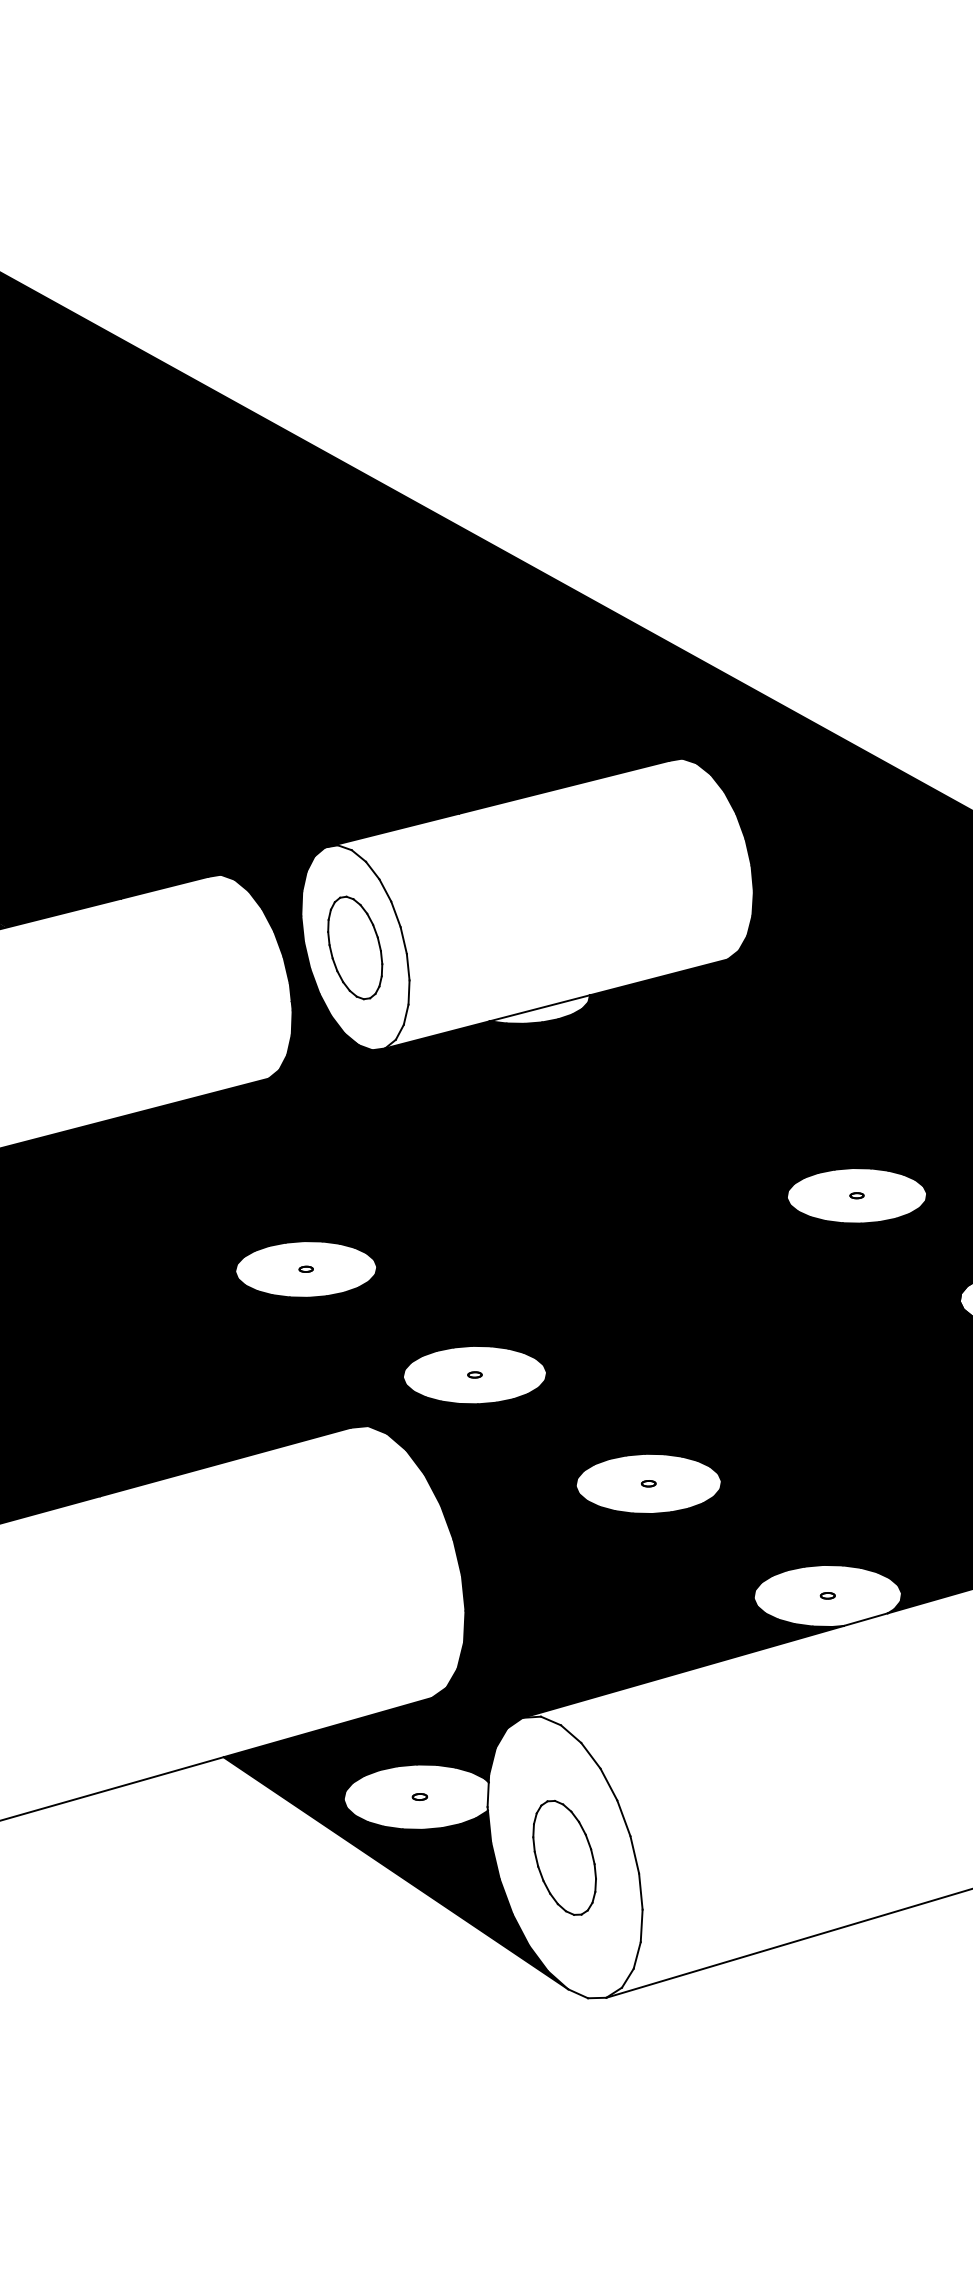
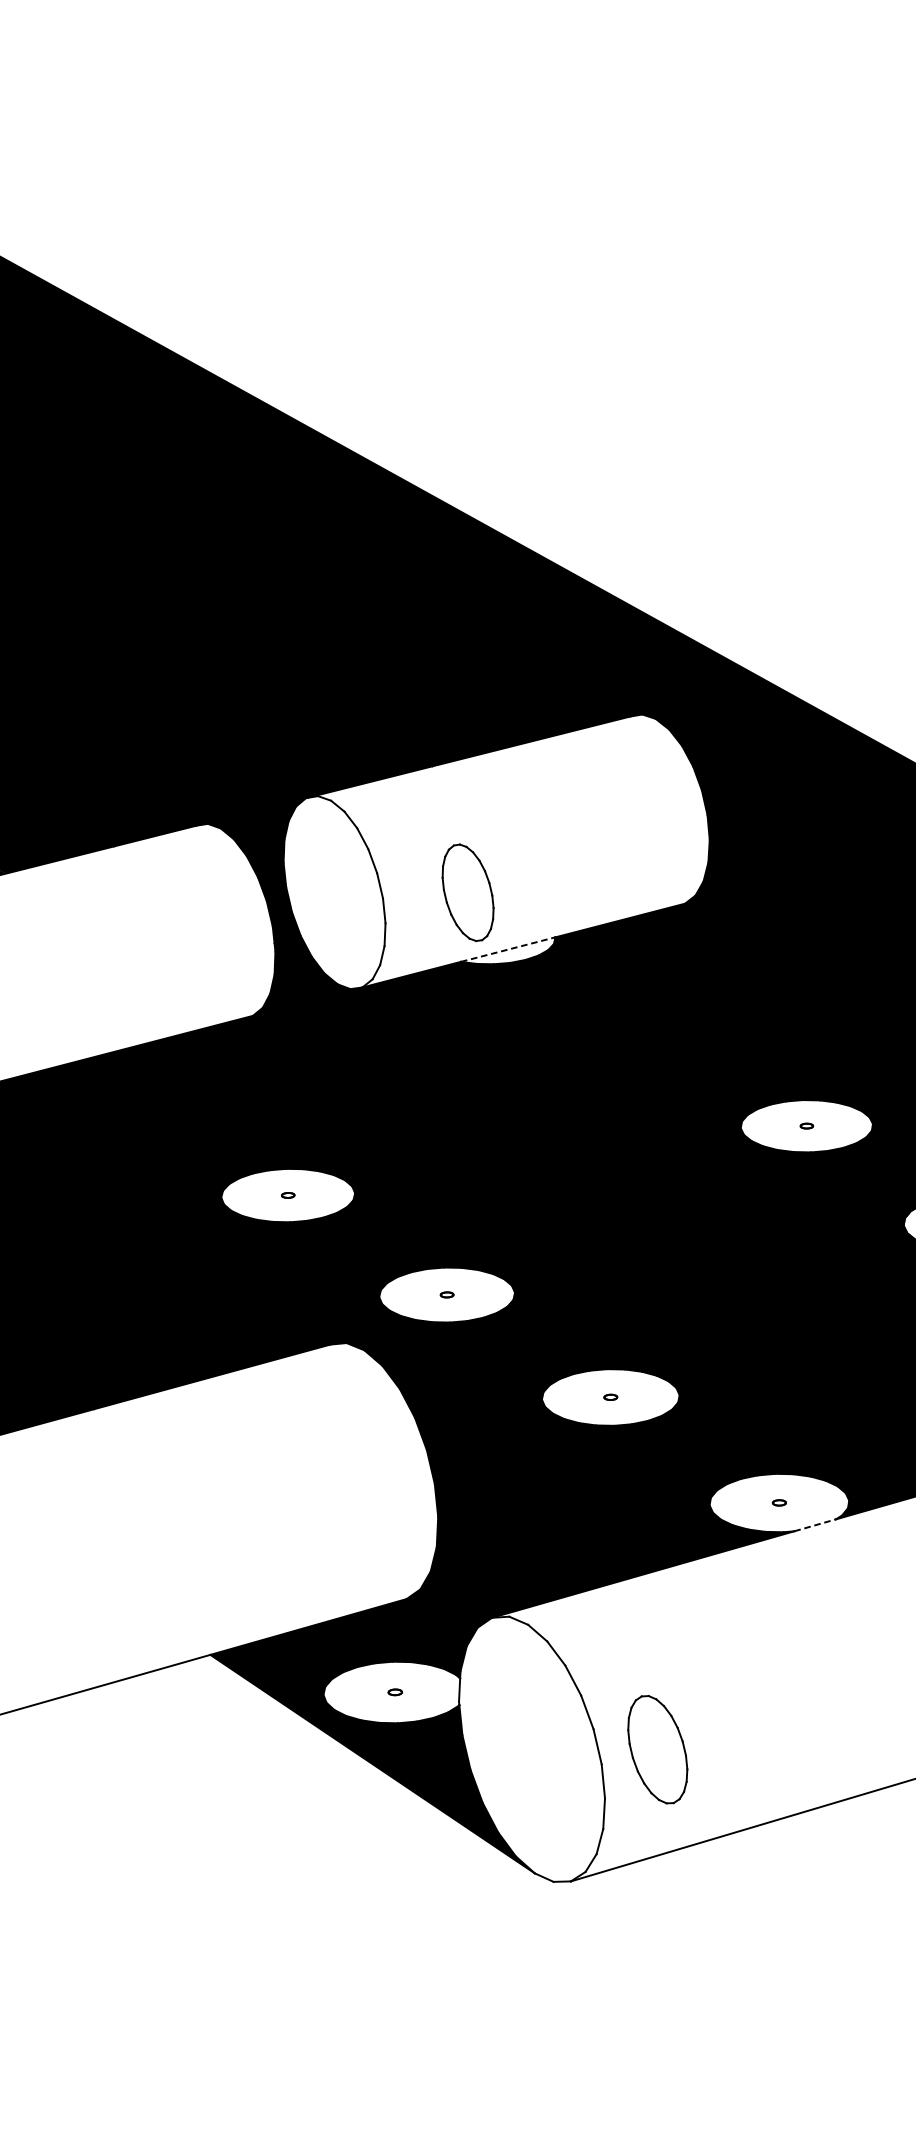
part: (355, 947) -> (468, 892), moved
line: (539, 1008) -> (507, 949), solid -> dashed
line: (865, 1619) -> (814, 1525), solid -> dashed
part: (564, 1857) -> (657, 1749), moved

